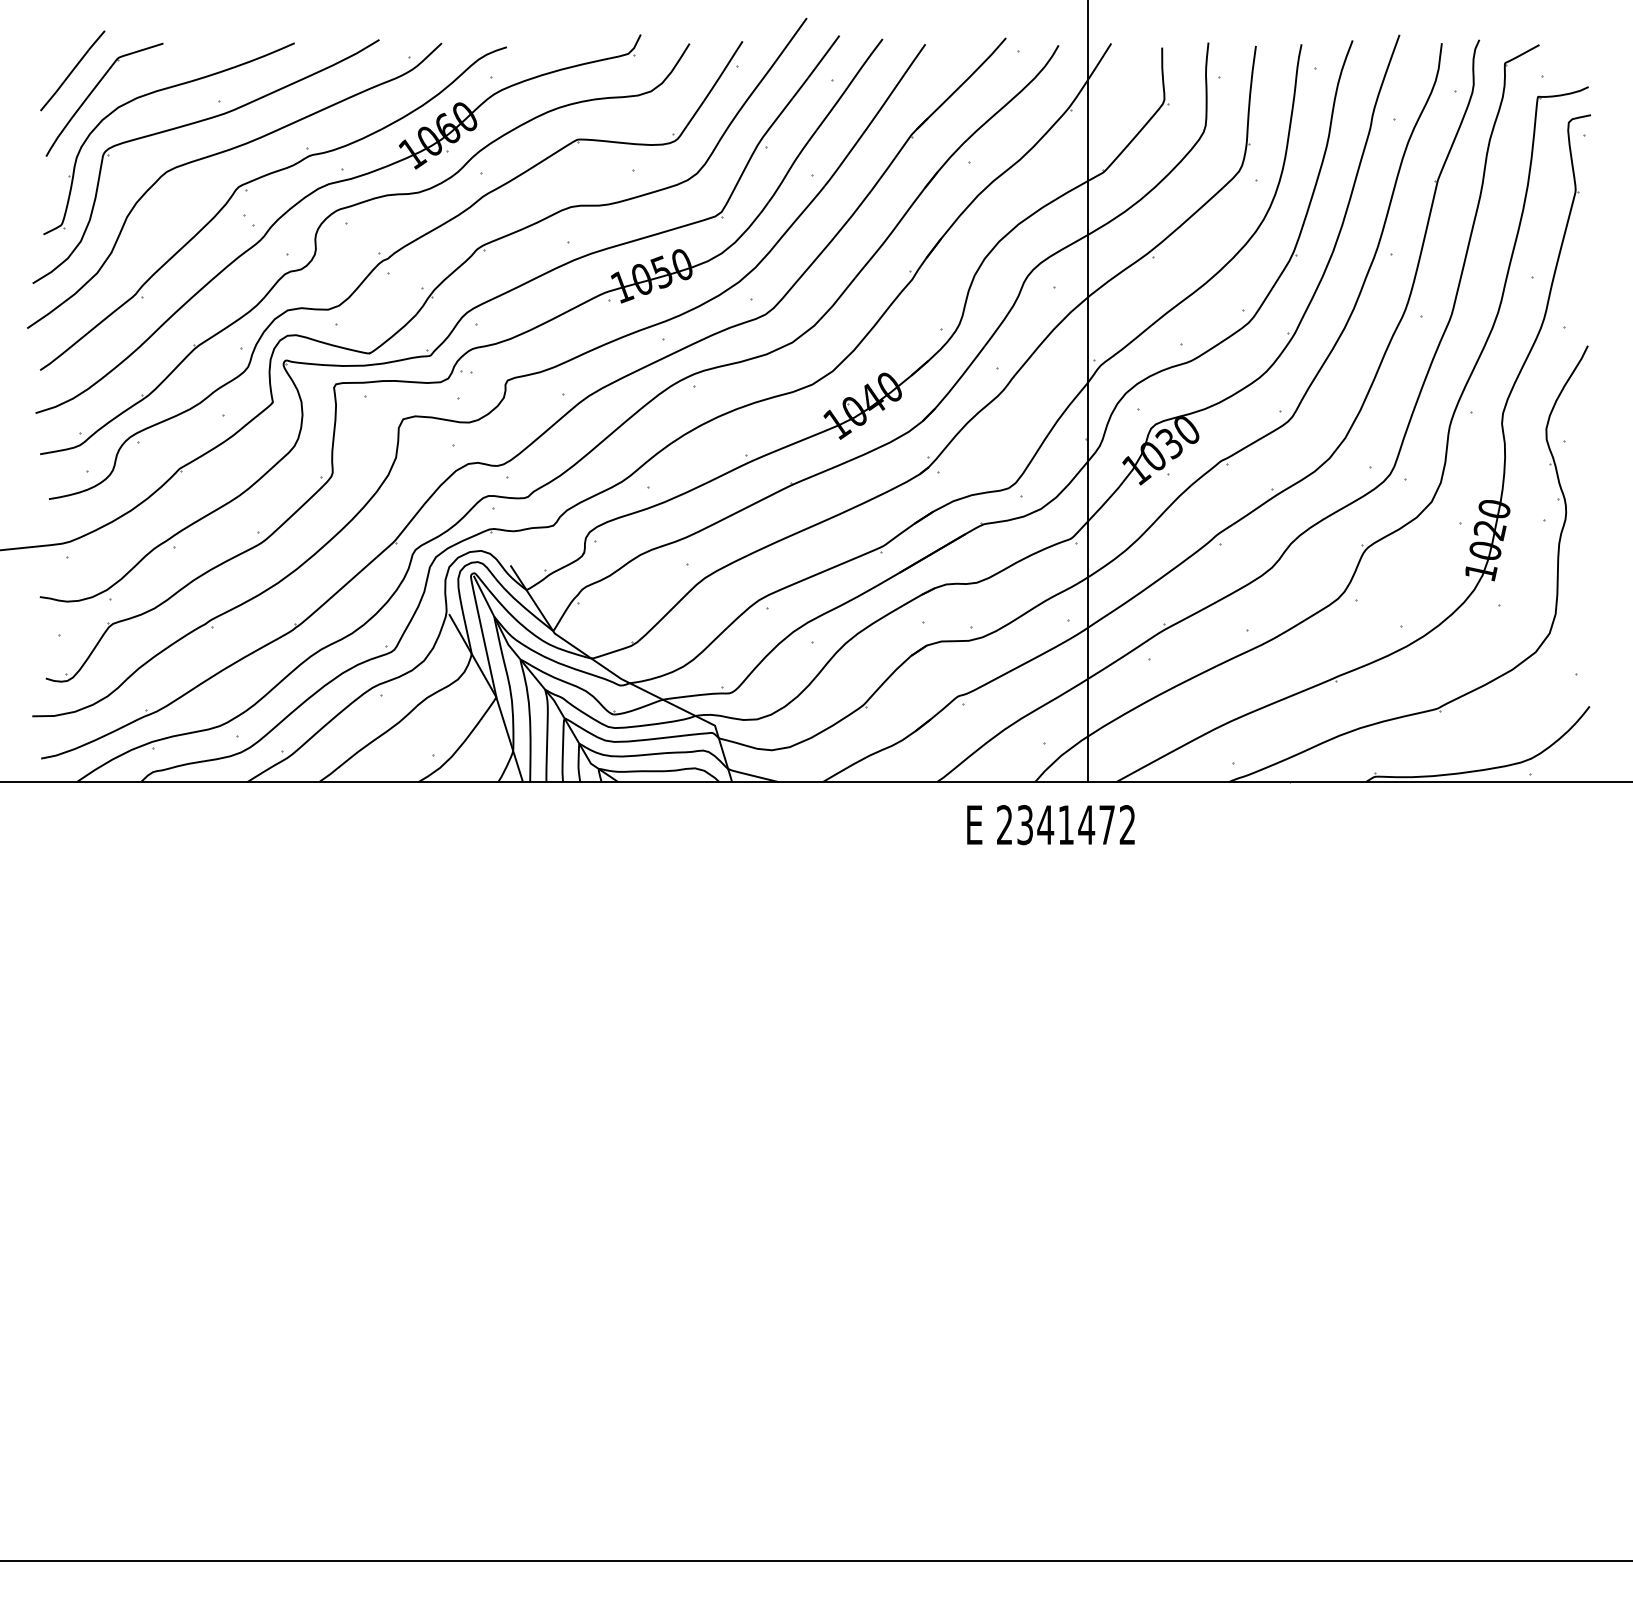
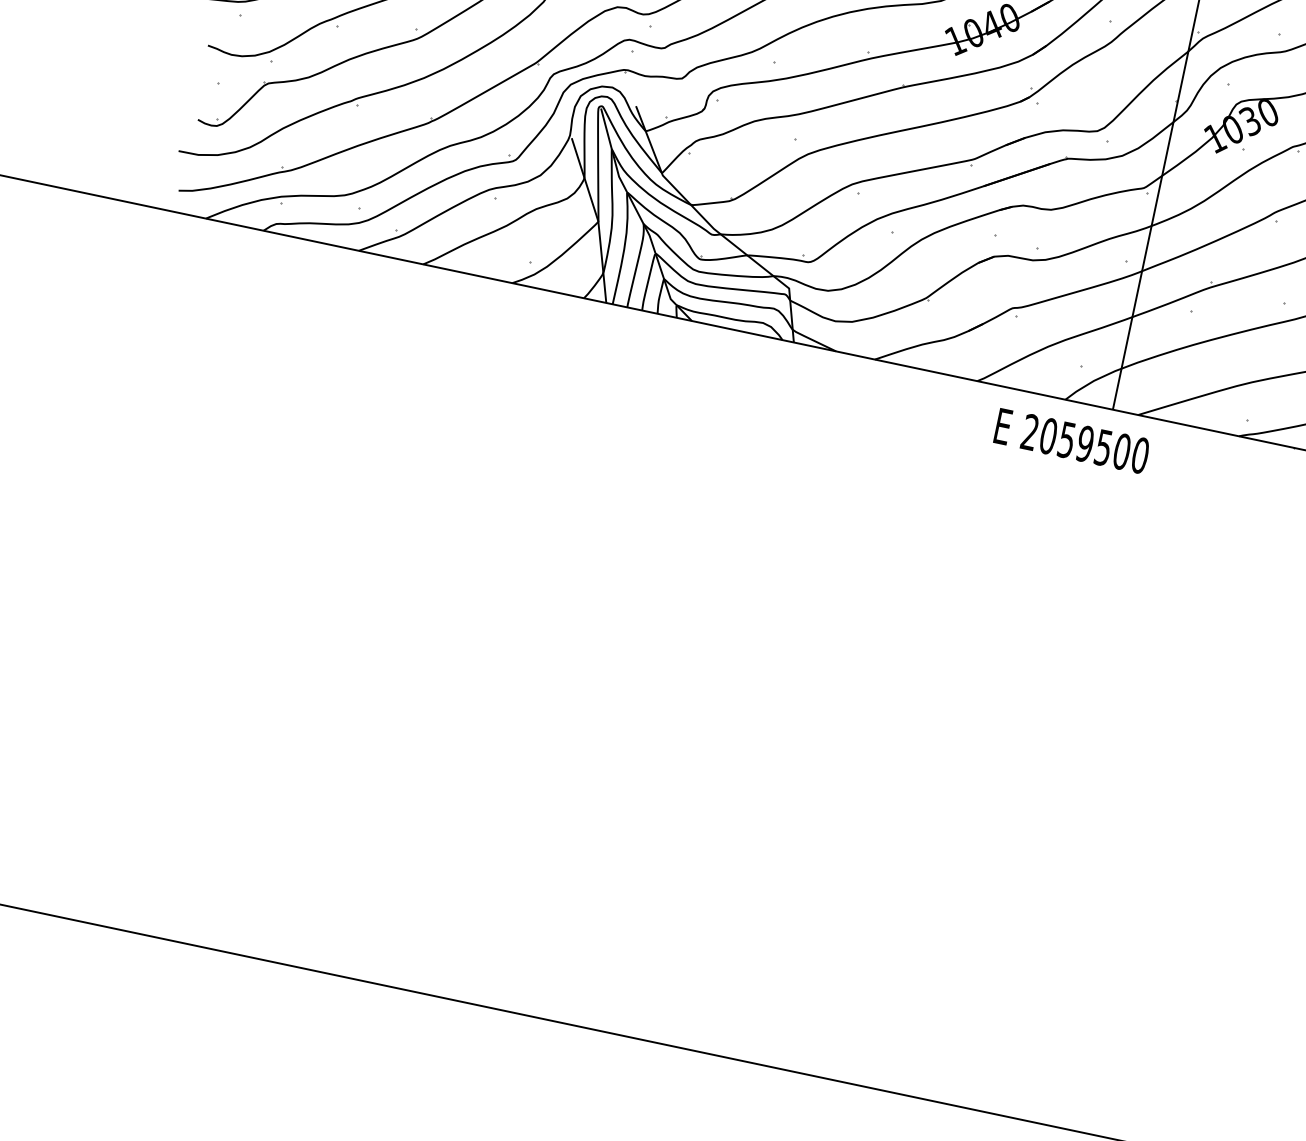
text: (1076, 825) -> (1094, 446), 2341472 -> 2059500

